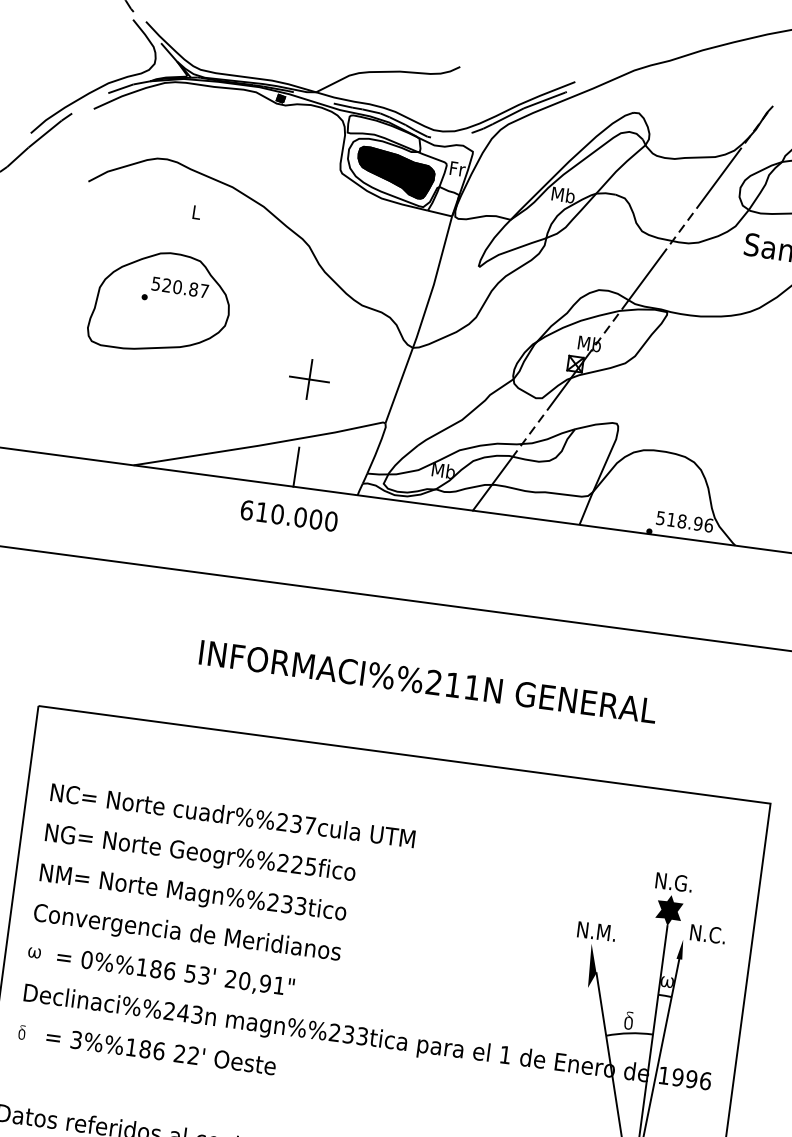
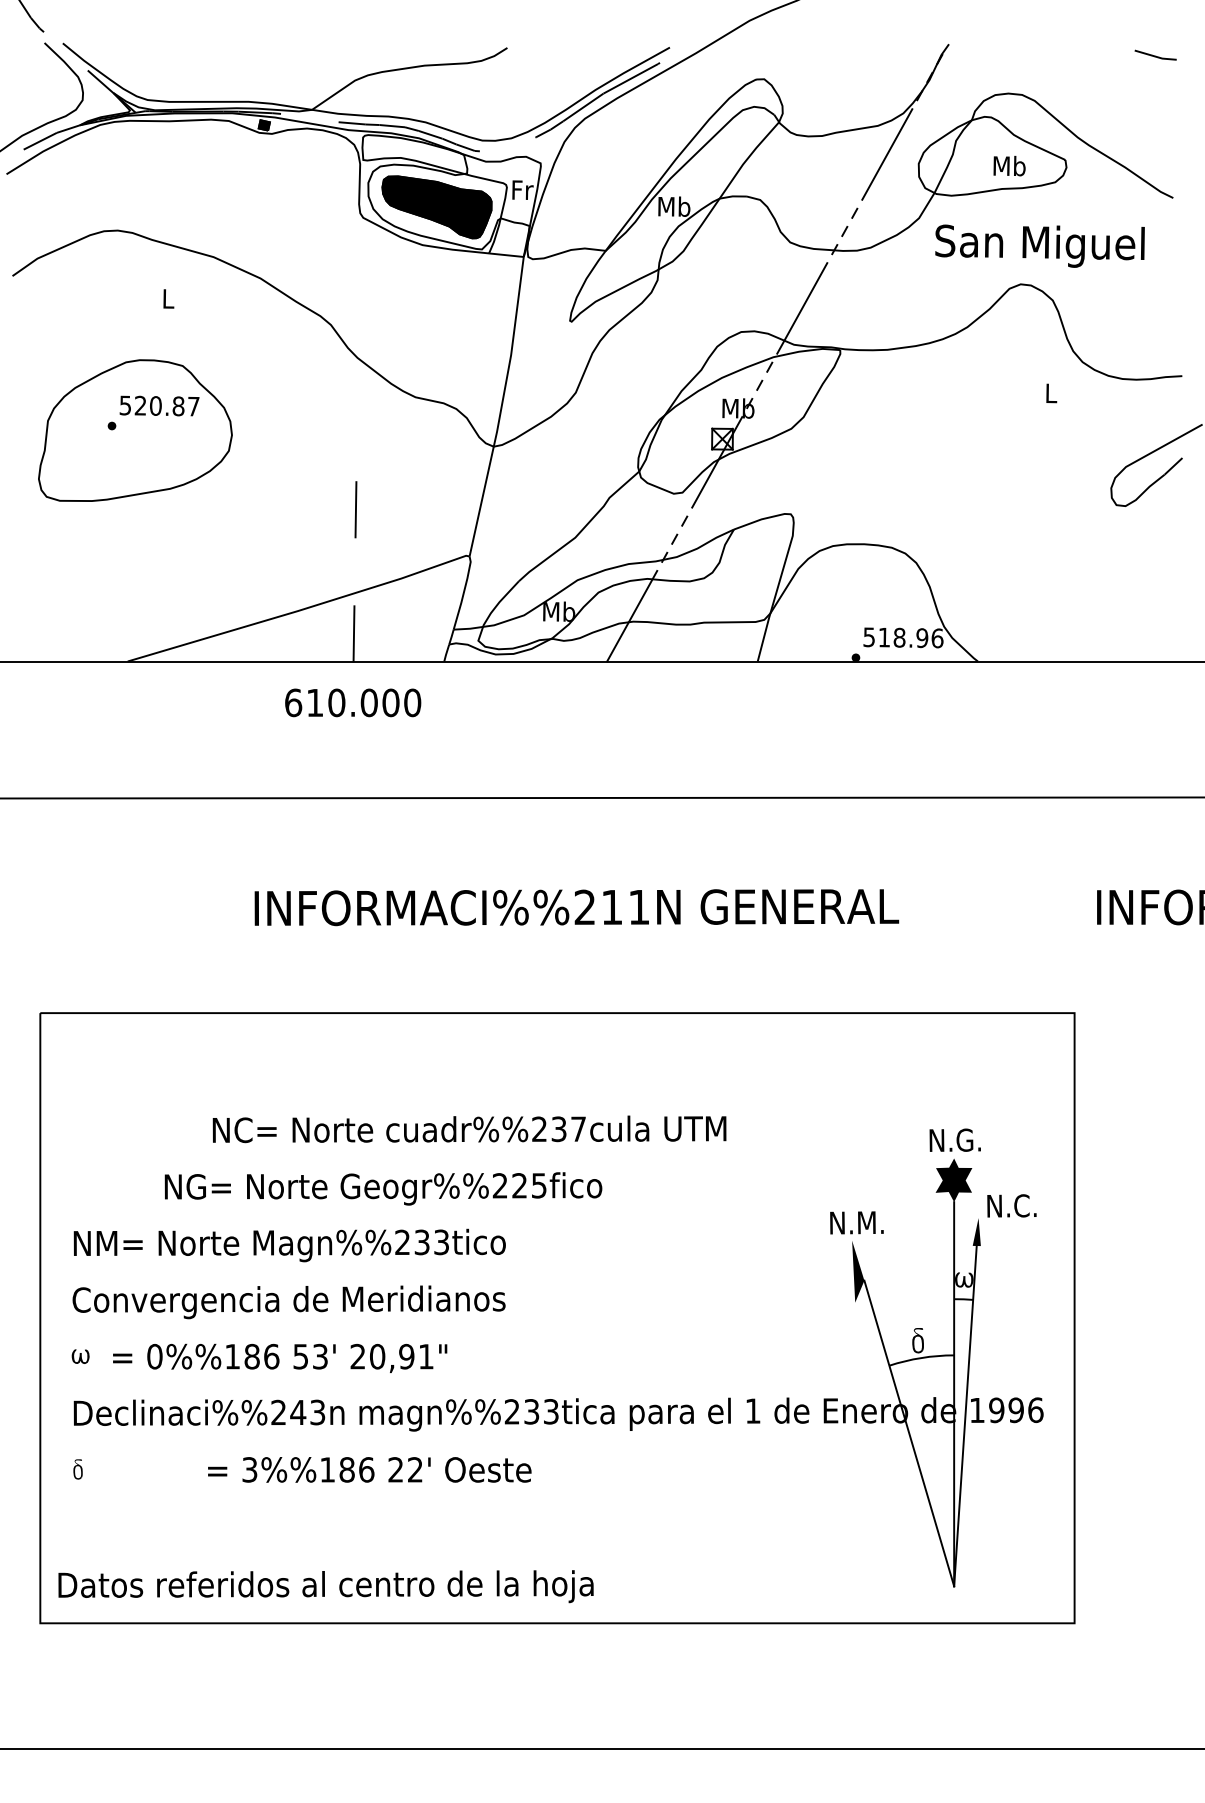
line: (309, 379) -> (355, 509), removed
text: (232, 815) -> (469, 1129), moved
text: (200, 853) -> (383, 1188), moved
text: (161, 1051) -> (369, 1469), moved

